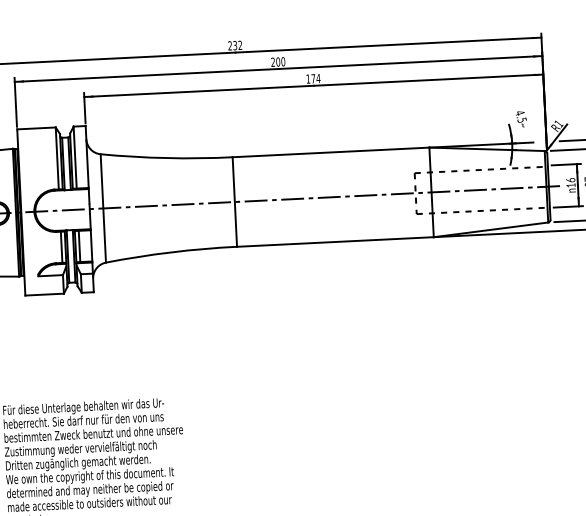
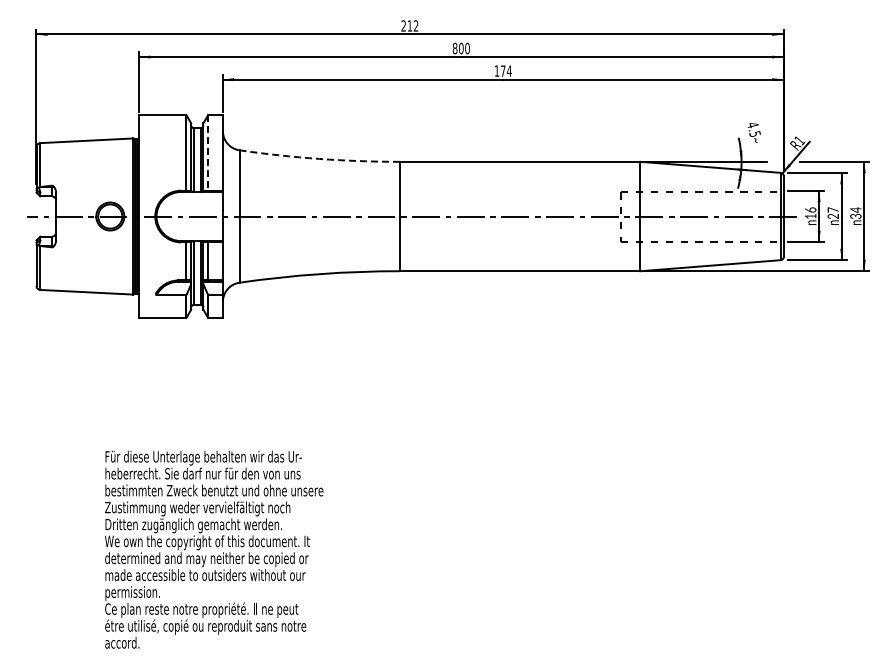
text: (234, 45) -> (409, 25), 232 -> 212
text: (272, 62) -> (454, 48), 200 -> 800
line: (75, 157) -> (208, 152), solid -> dashed
arc: (166, 157) -> (319, 158), solid -> dashed

